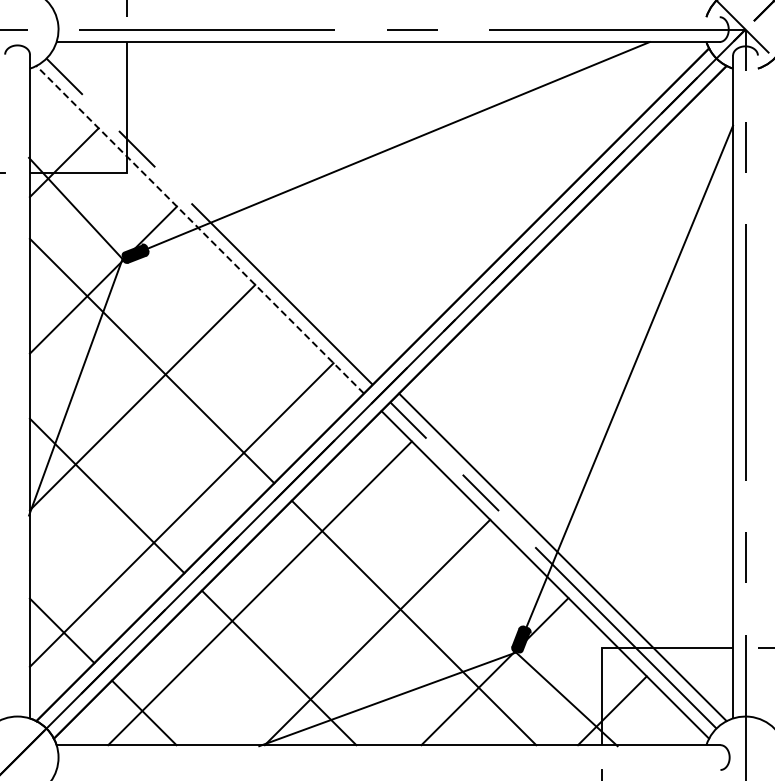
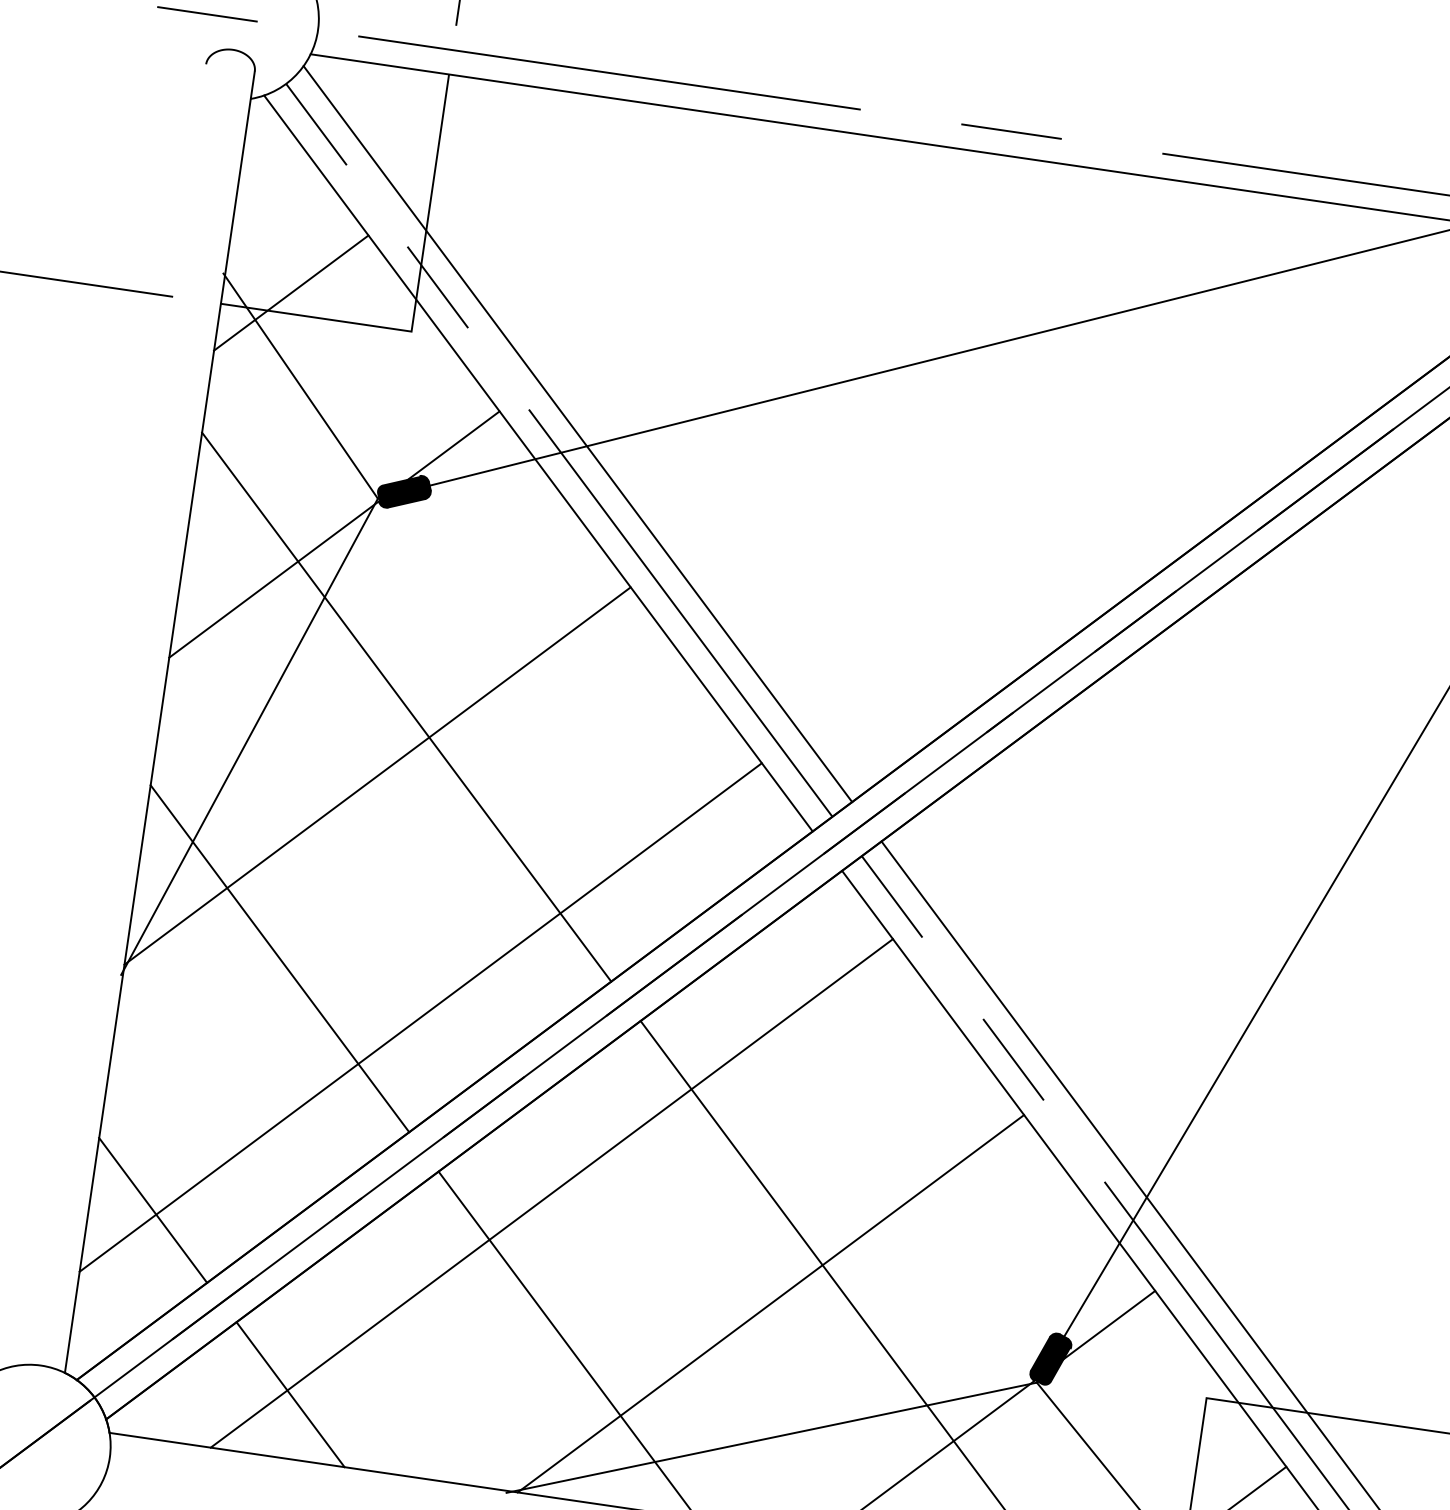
line: (217, 212) -> (577, 434), added
line: (200, 229) -> (539, 463), dashed -> solid

